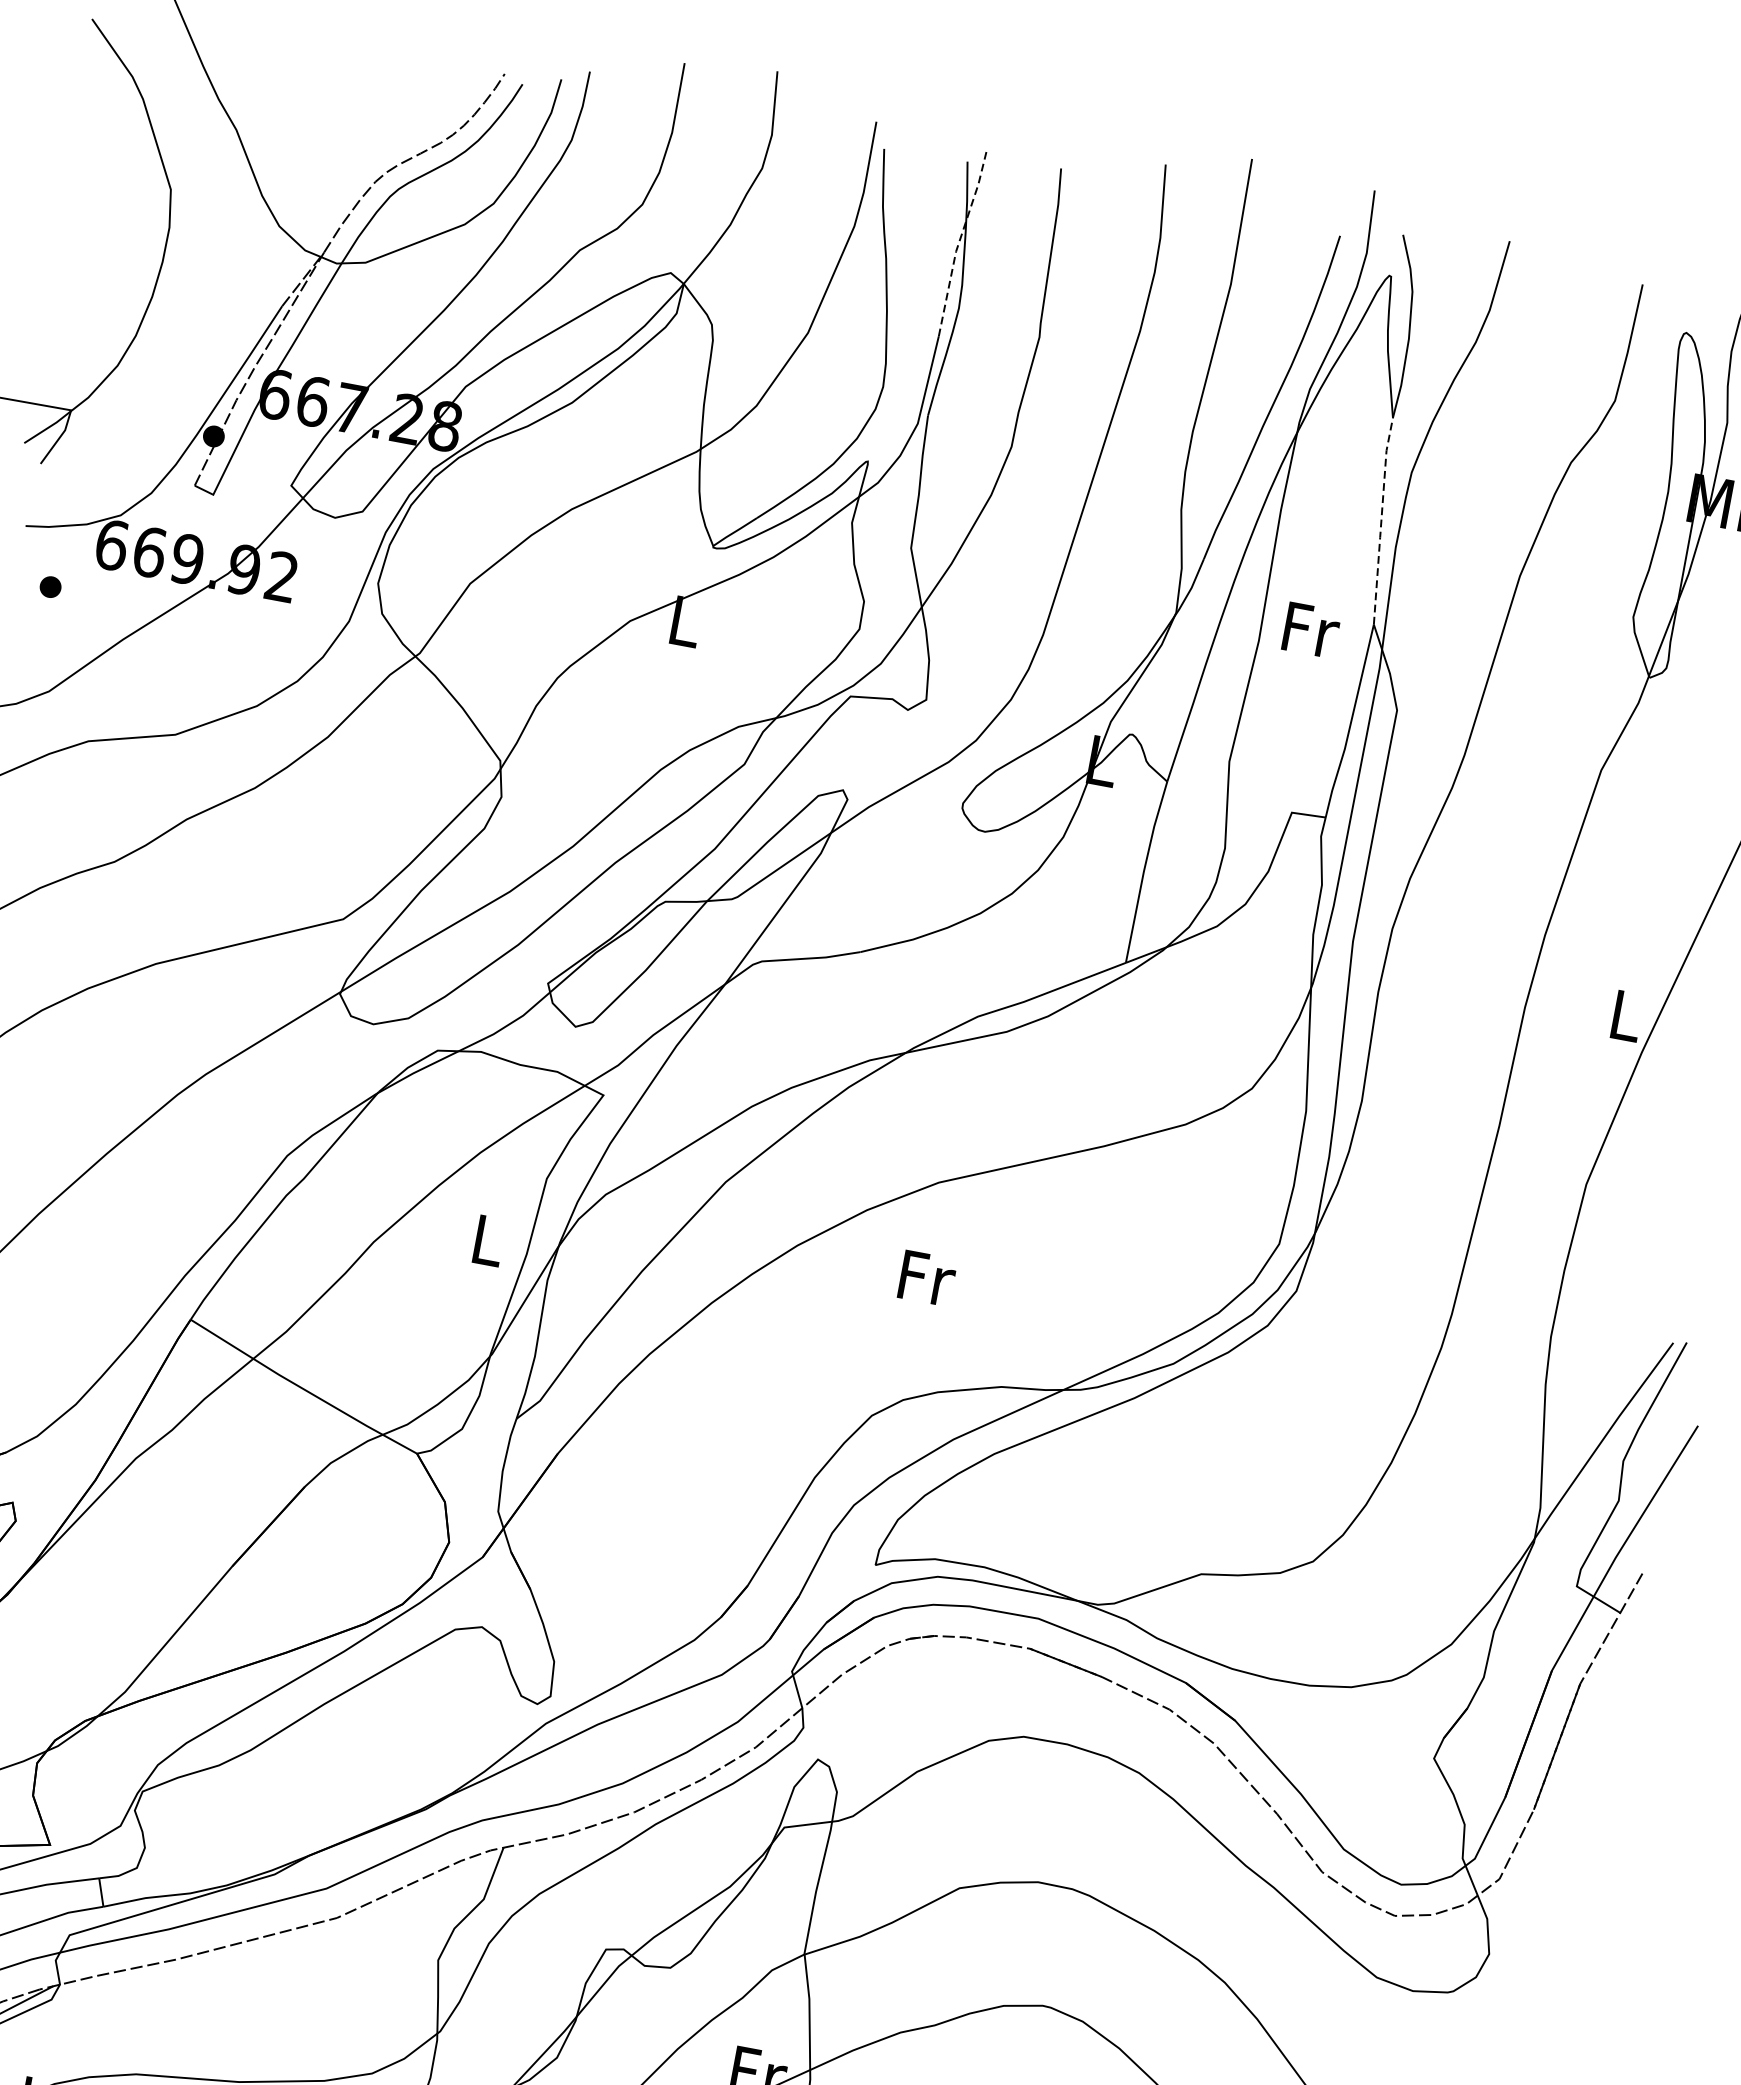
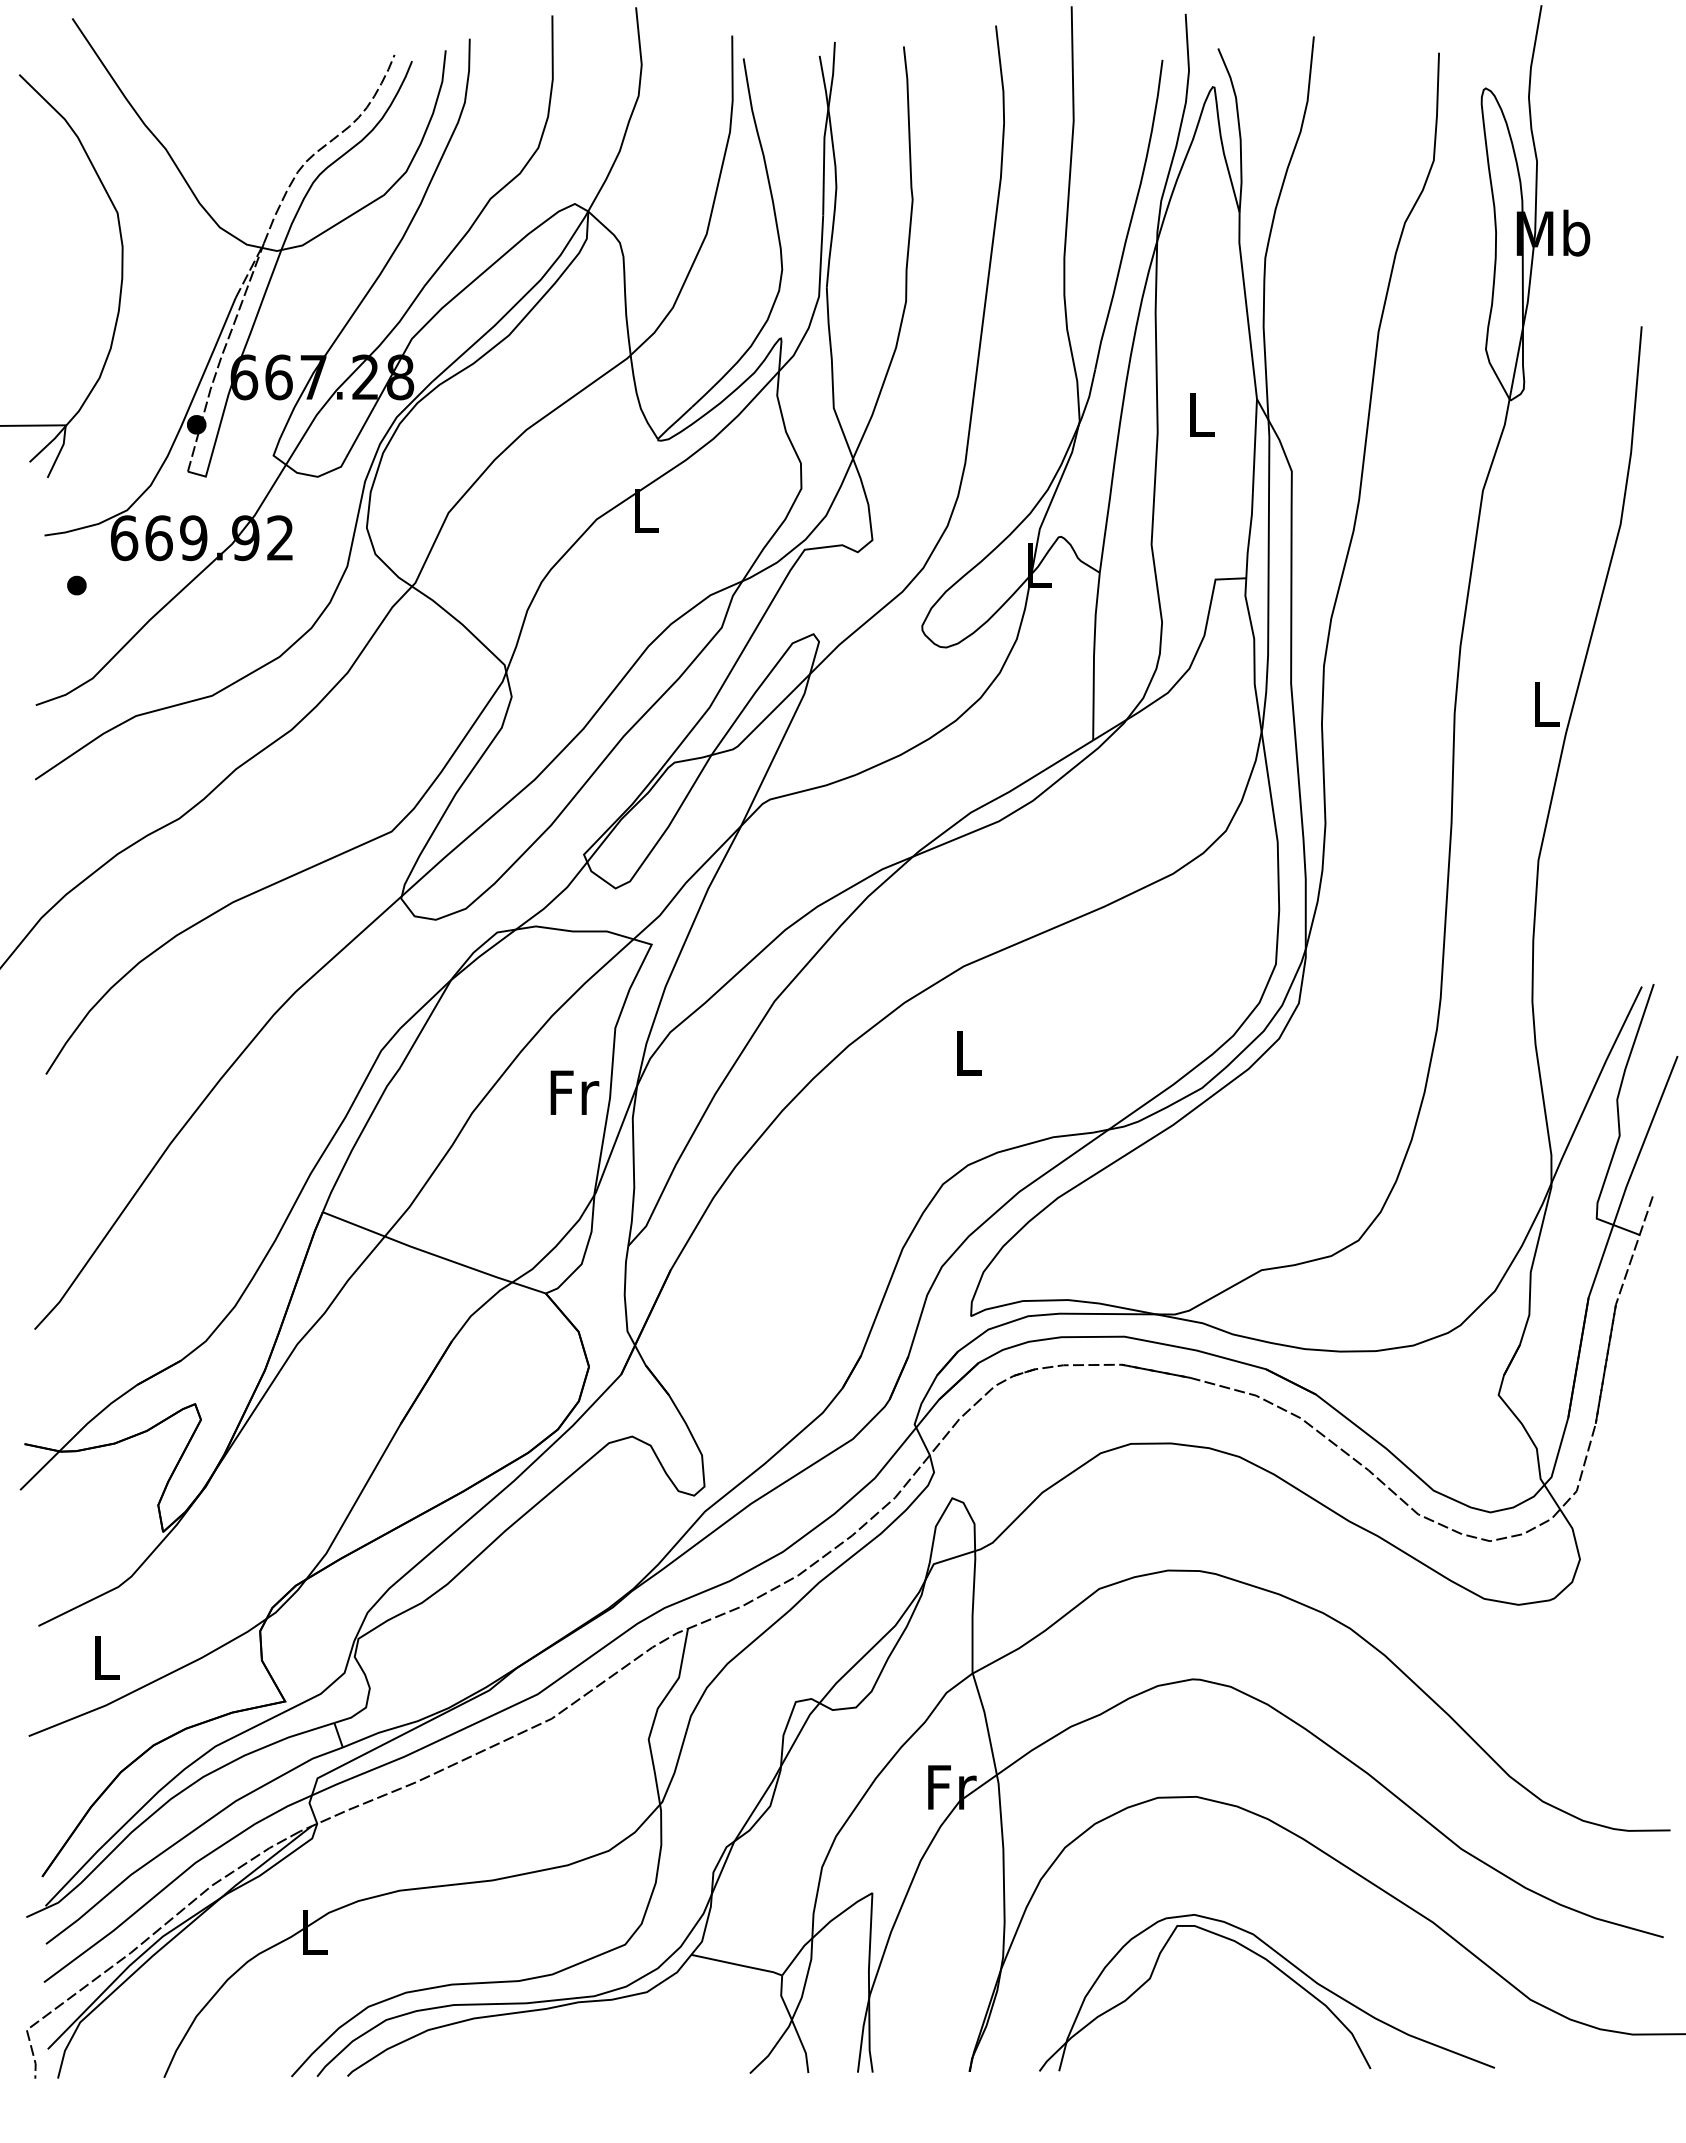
line: (959, 240) -> (825, 127), dashed -> solid
line: (1381, 520) -> (1246, 305), dashed -> solid
text: (1311, 630) -> (1202, 414), Fr -> L
text: (489, 1240) -> (574, 1092), L -> Fr
text: (927, 1278) -> (969, 1053), Fr -> L

